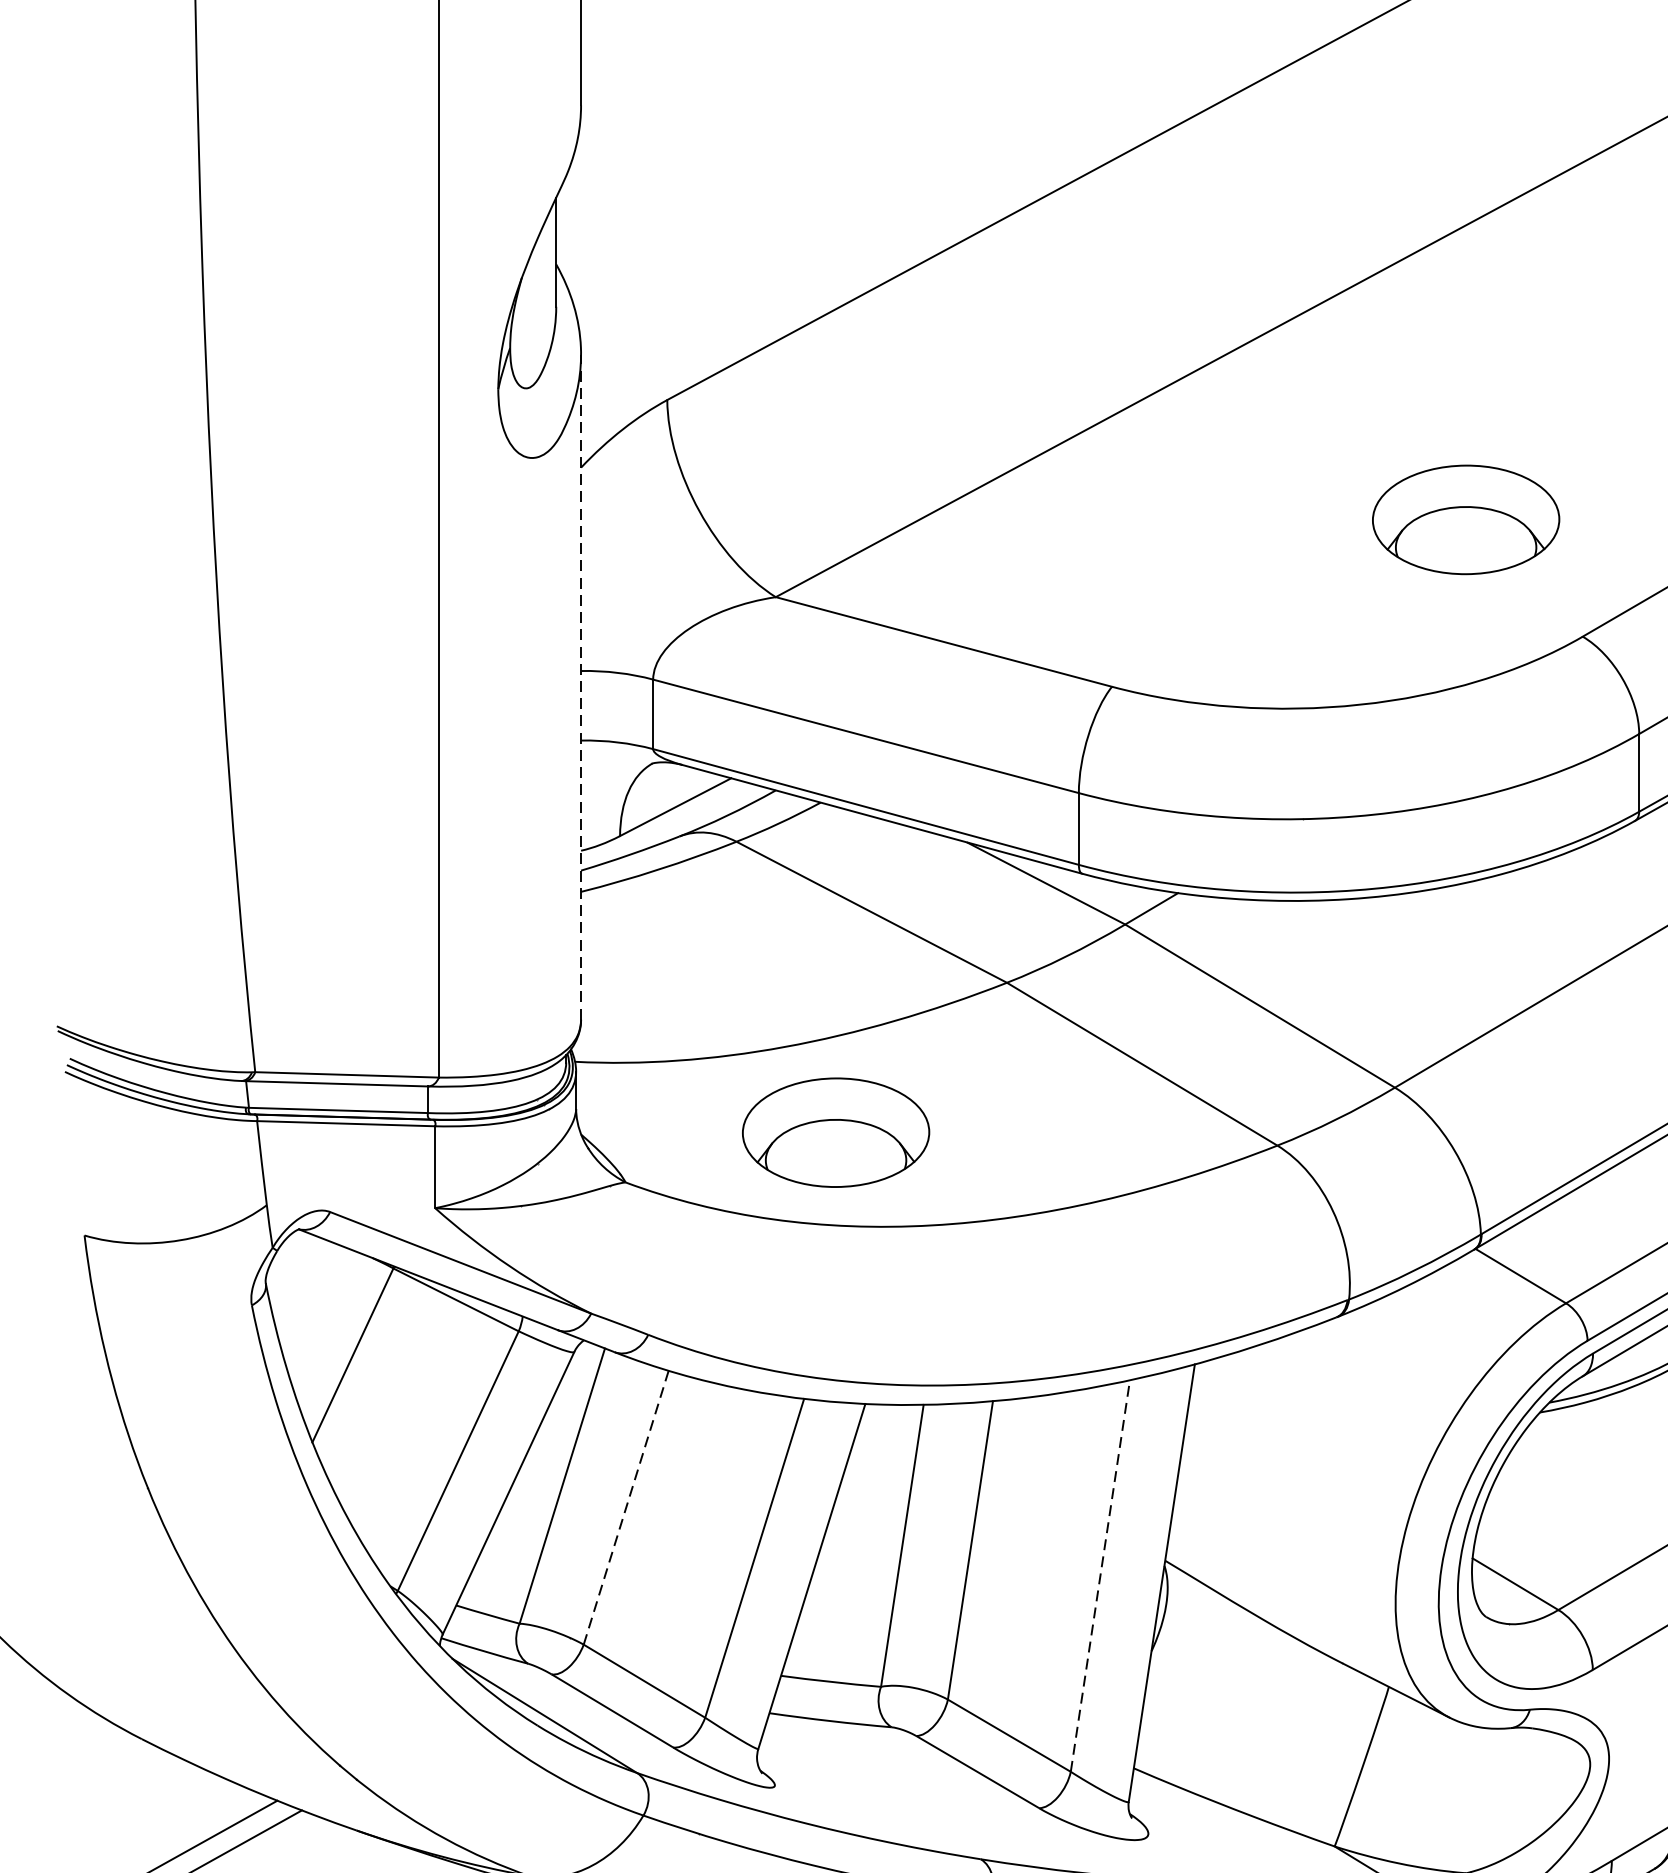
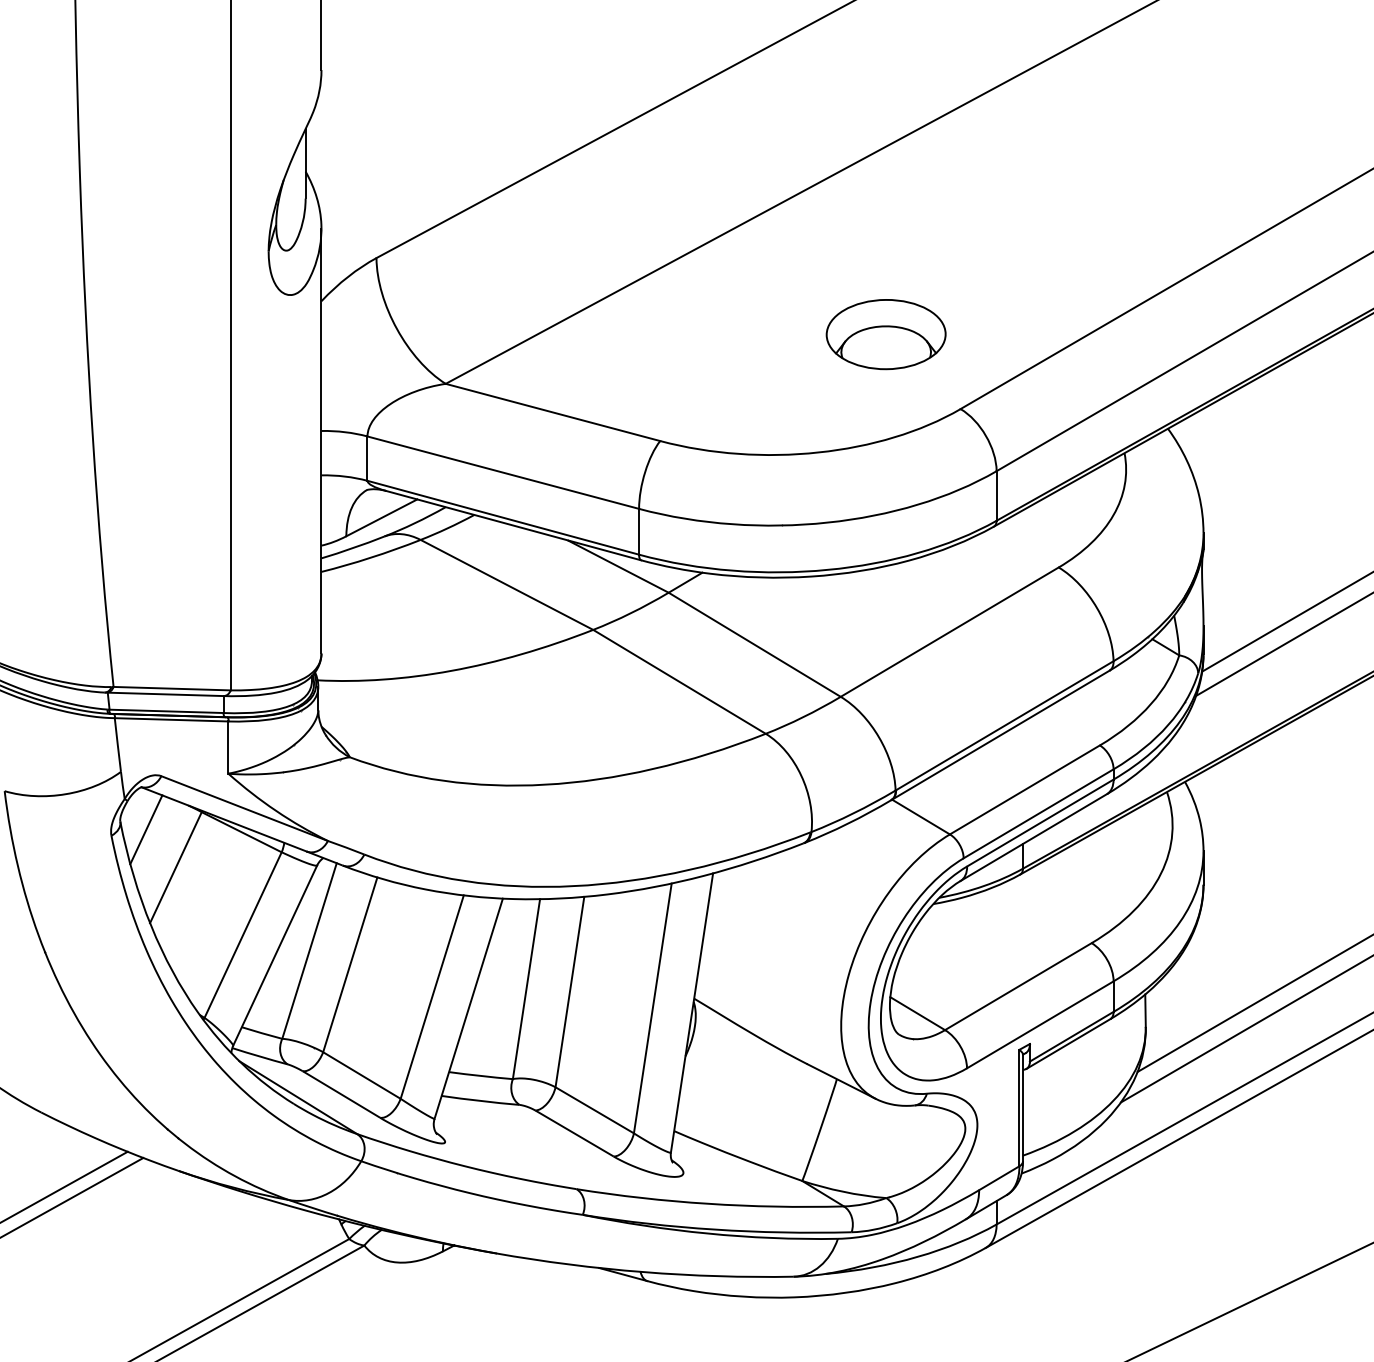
line: (581, 685) -> (321, 440), dashed -> solid
part: (835, 1132) -> (483, 725), removed
line: (306, 1295) -> (146, 829), added
line: (626, 1508) -> (350, 965), dashed -> solid
line: (1099, 1574) -> (652, 1007), dashed -> solid

